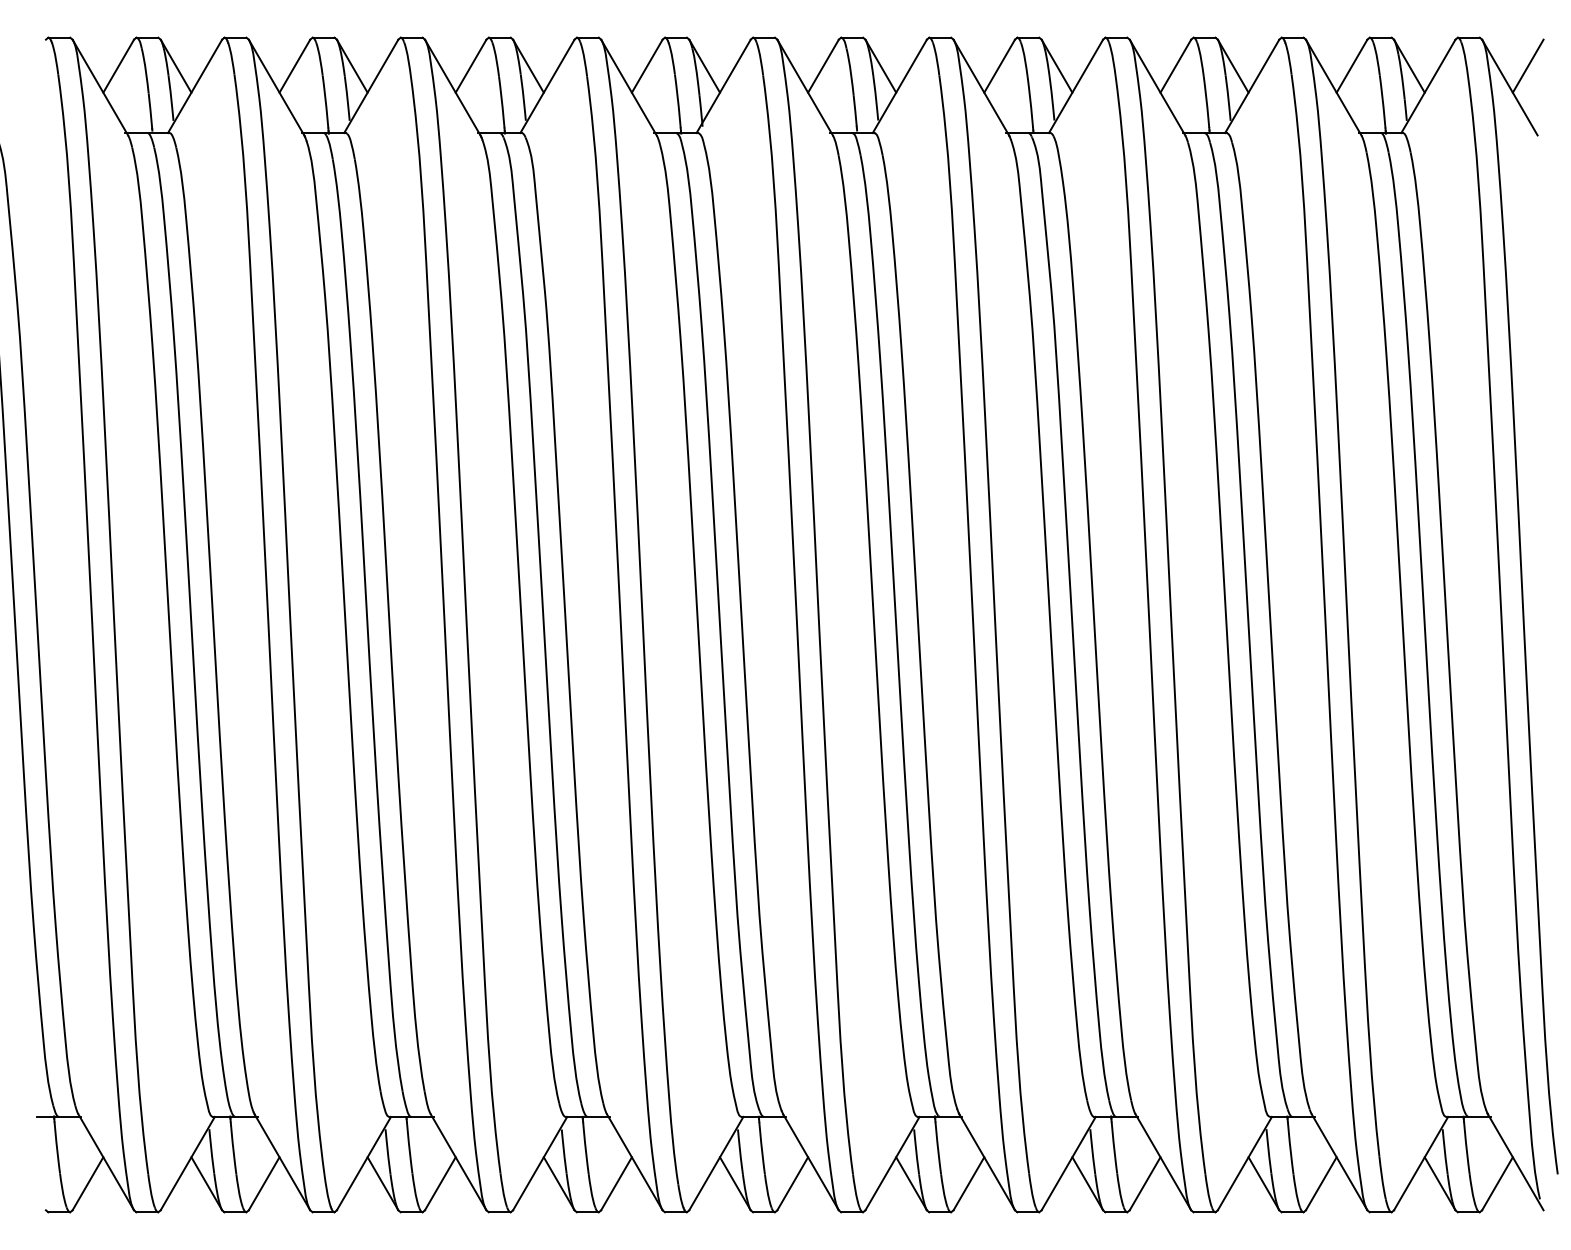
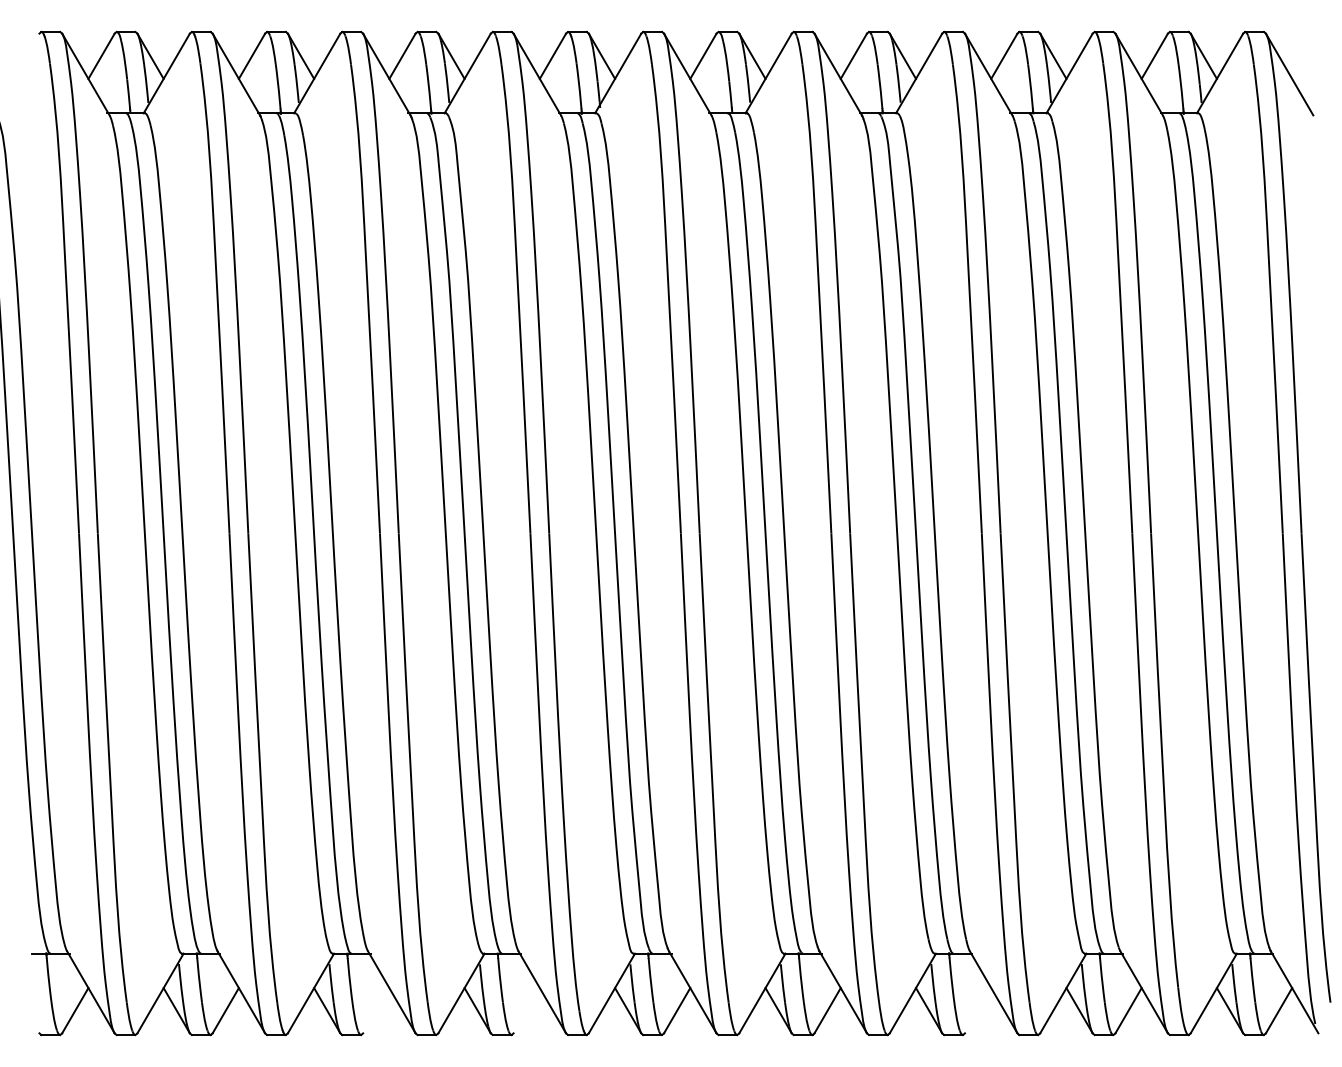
line: (1527, 65) -> (1304, 55), removed
line: (440, 1183) -> (376, 1010), removed
line: (616, 1183) -> (526, 1010), removed
line: (1144, 1183) -> (977, 1010), removed

